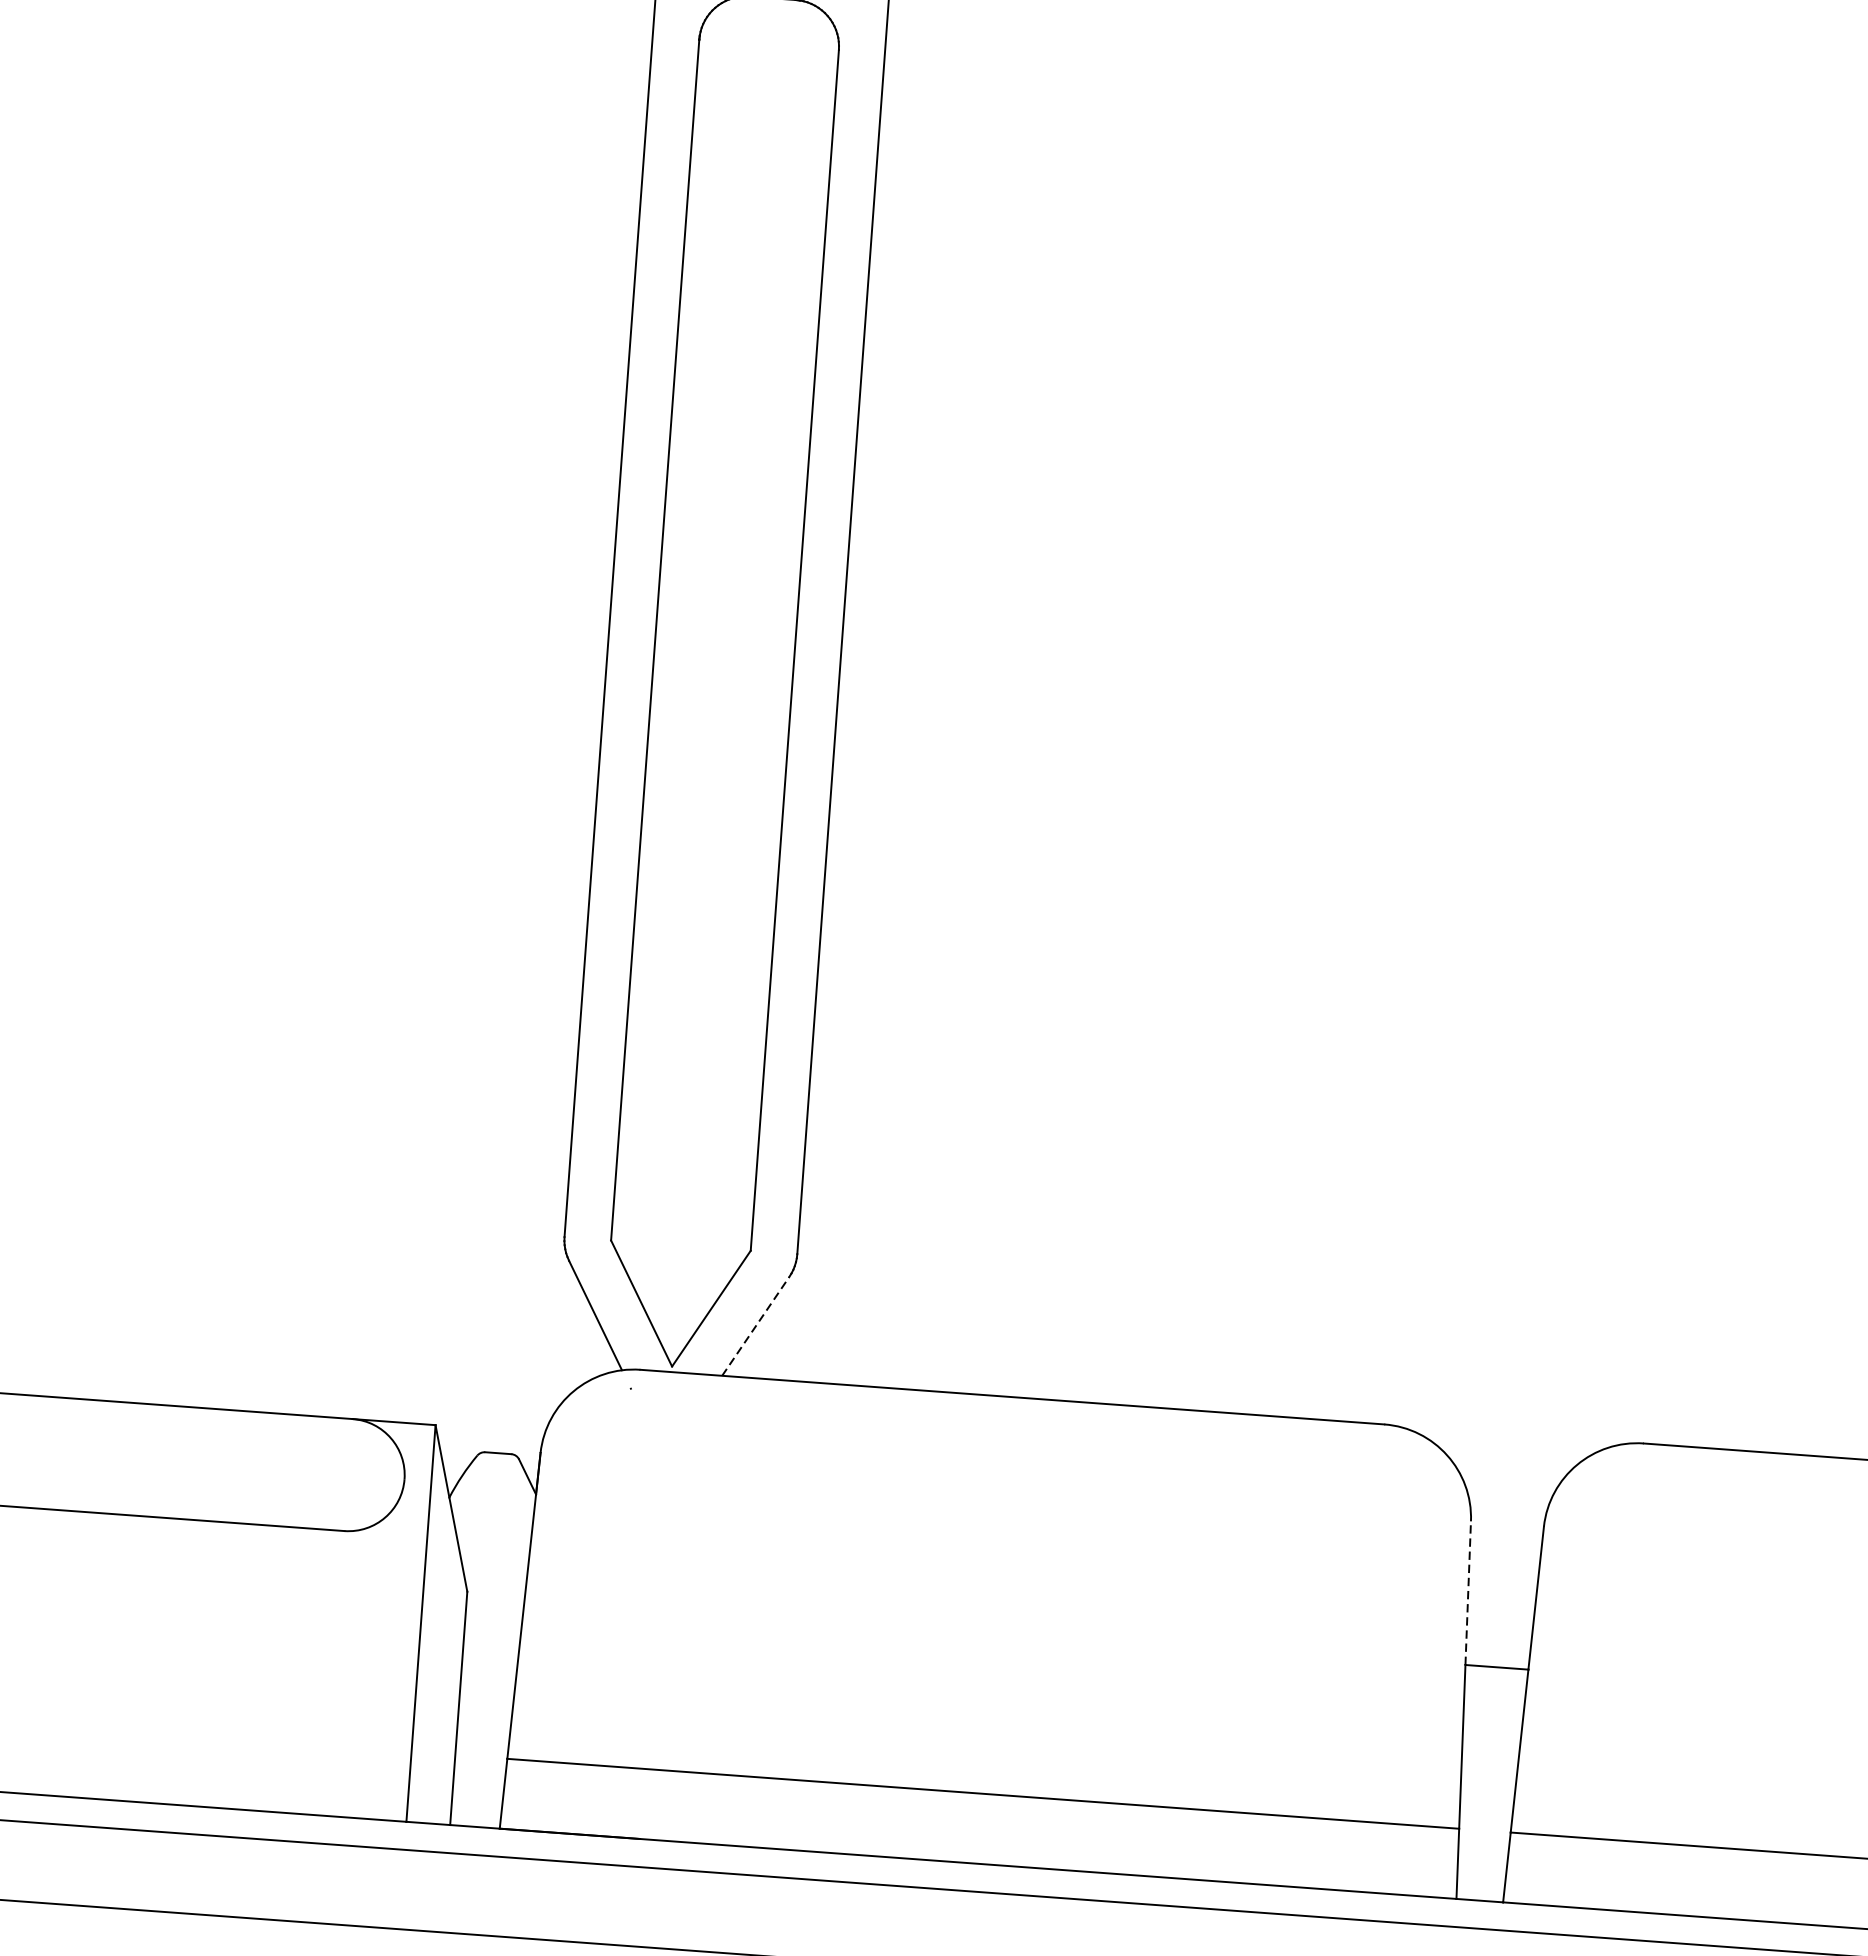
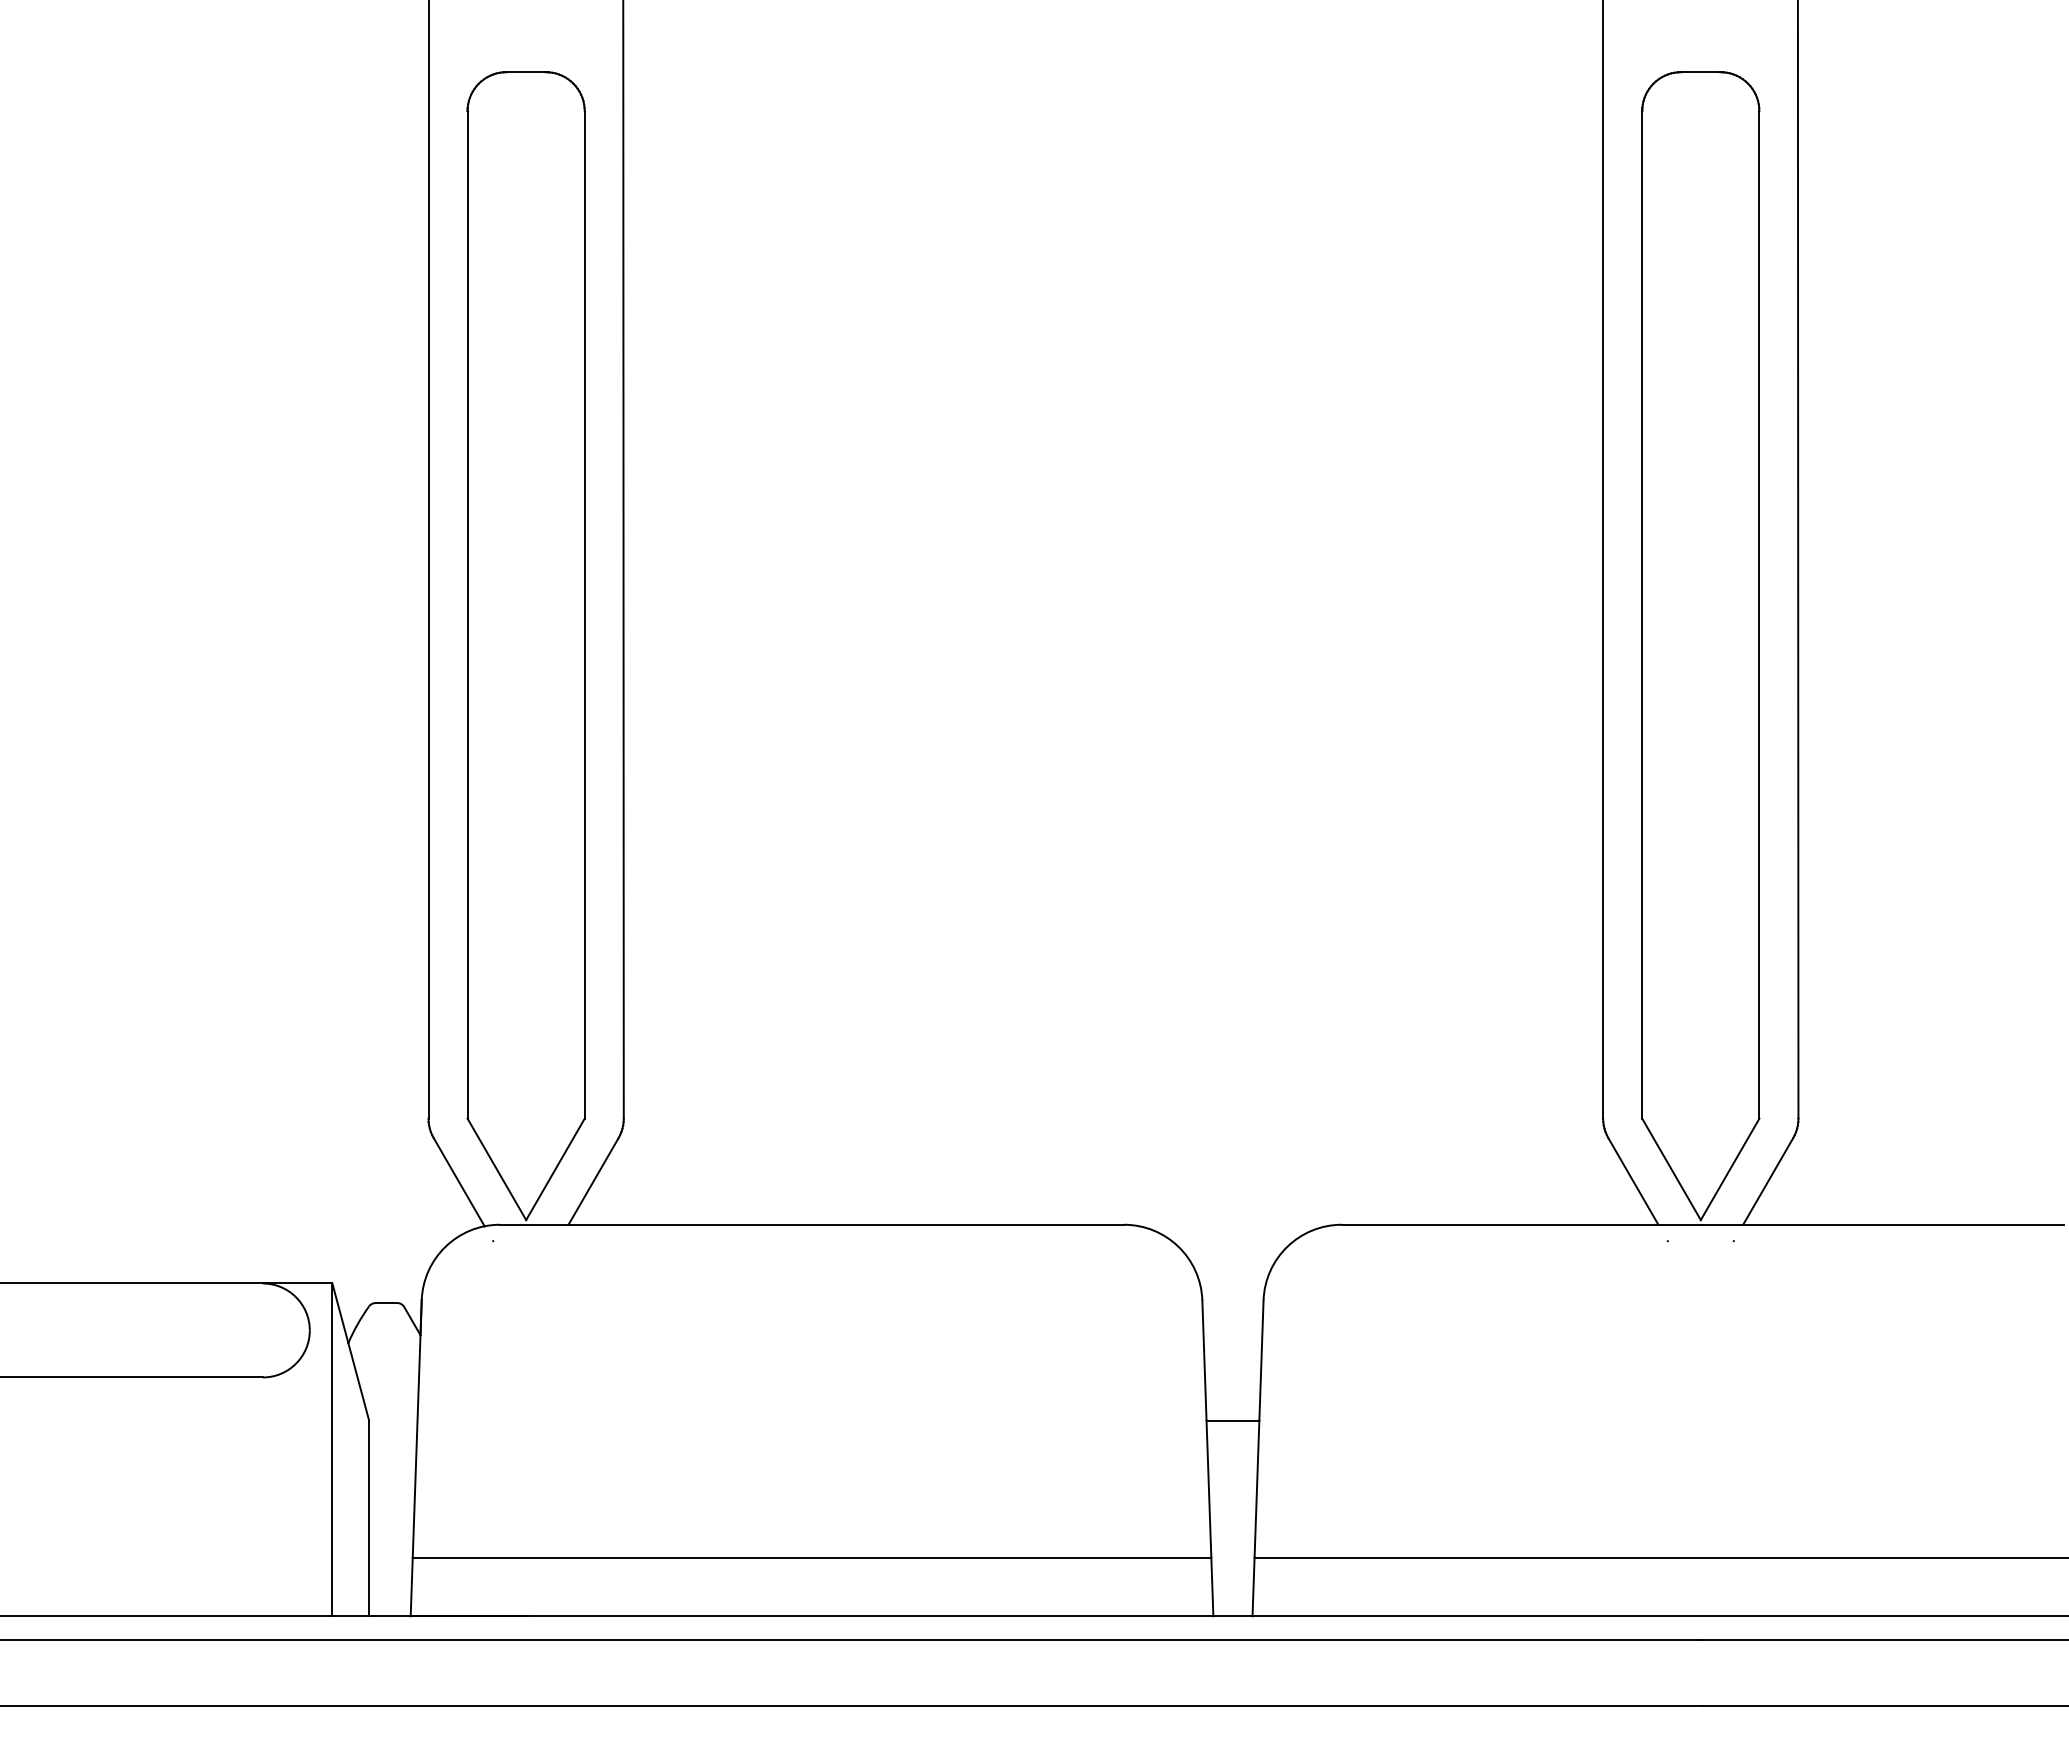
line: (755, 1326) -> (593, 1181), dashed -> solid
line: (1468, 1592) -> (1204, 1359), dashed -> solid

